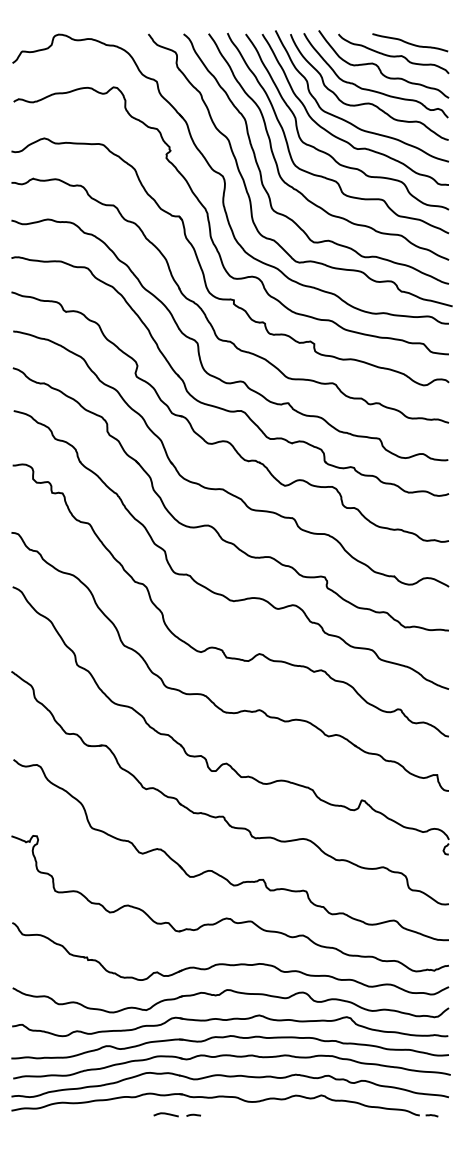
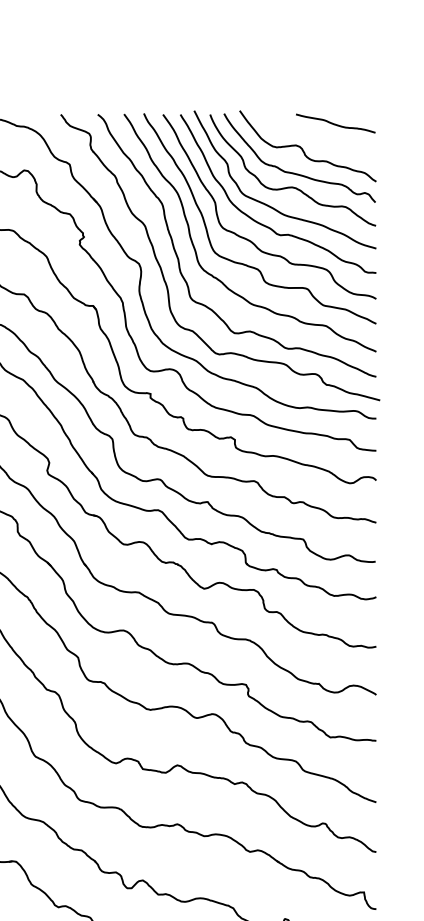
curve: (393, 55) -> (318, 136), removed

